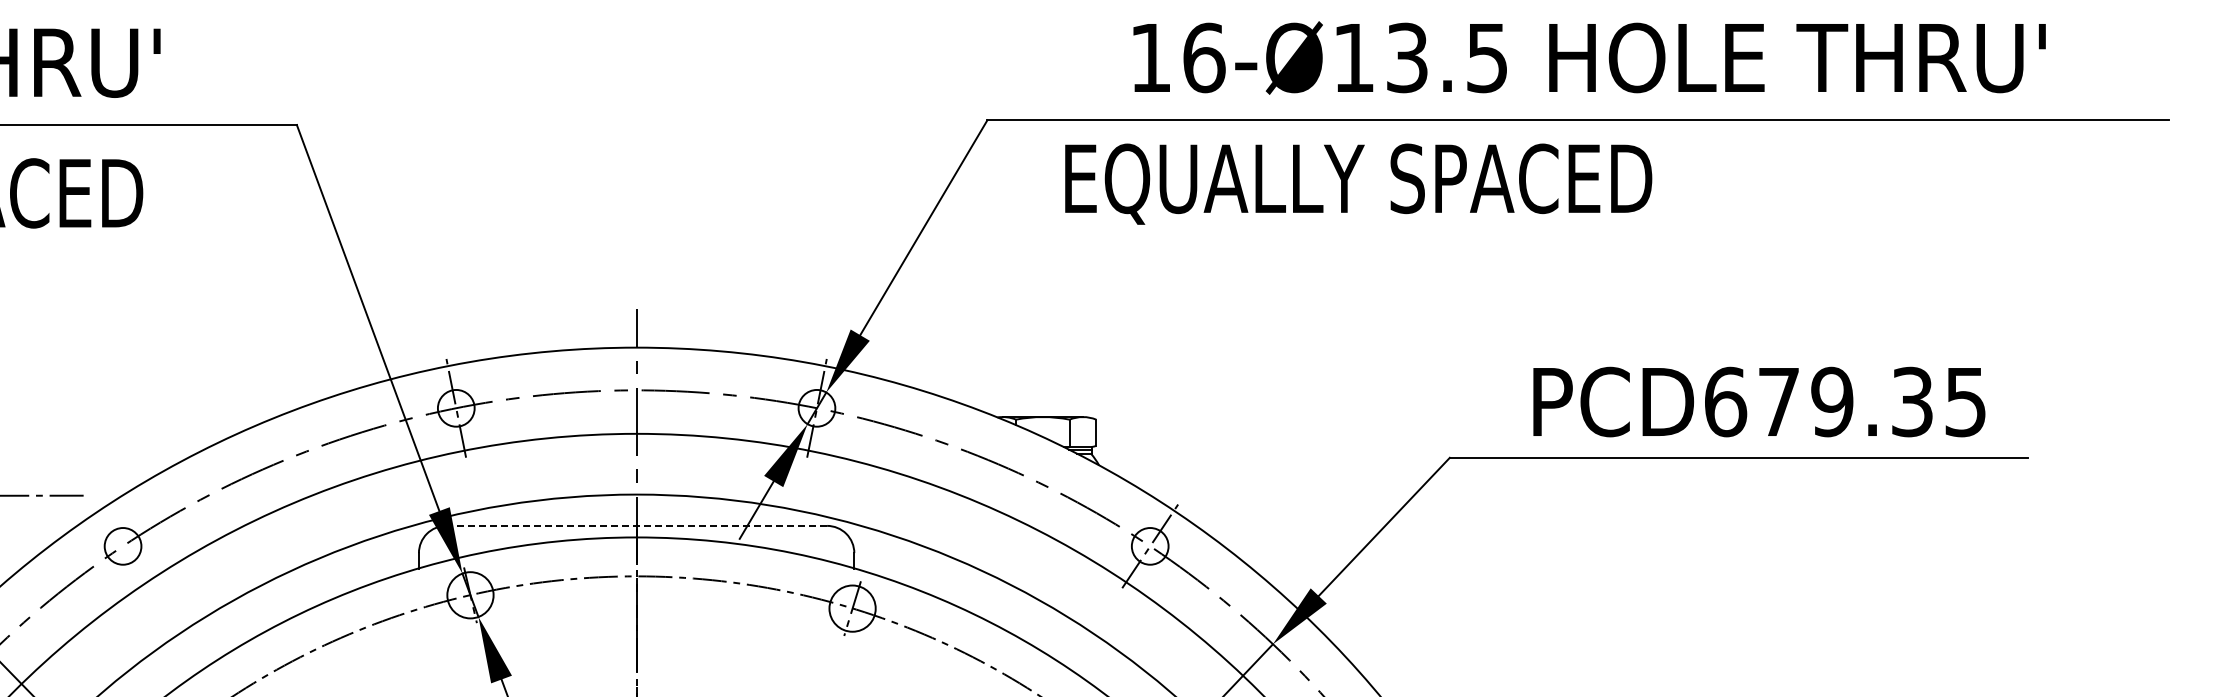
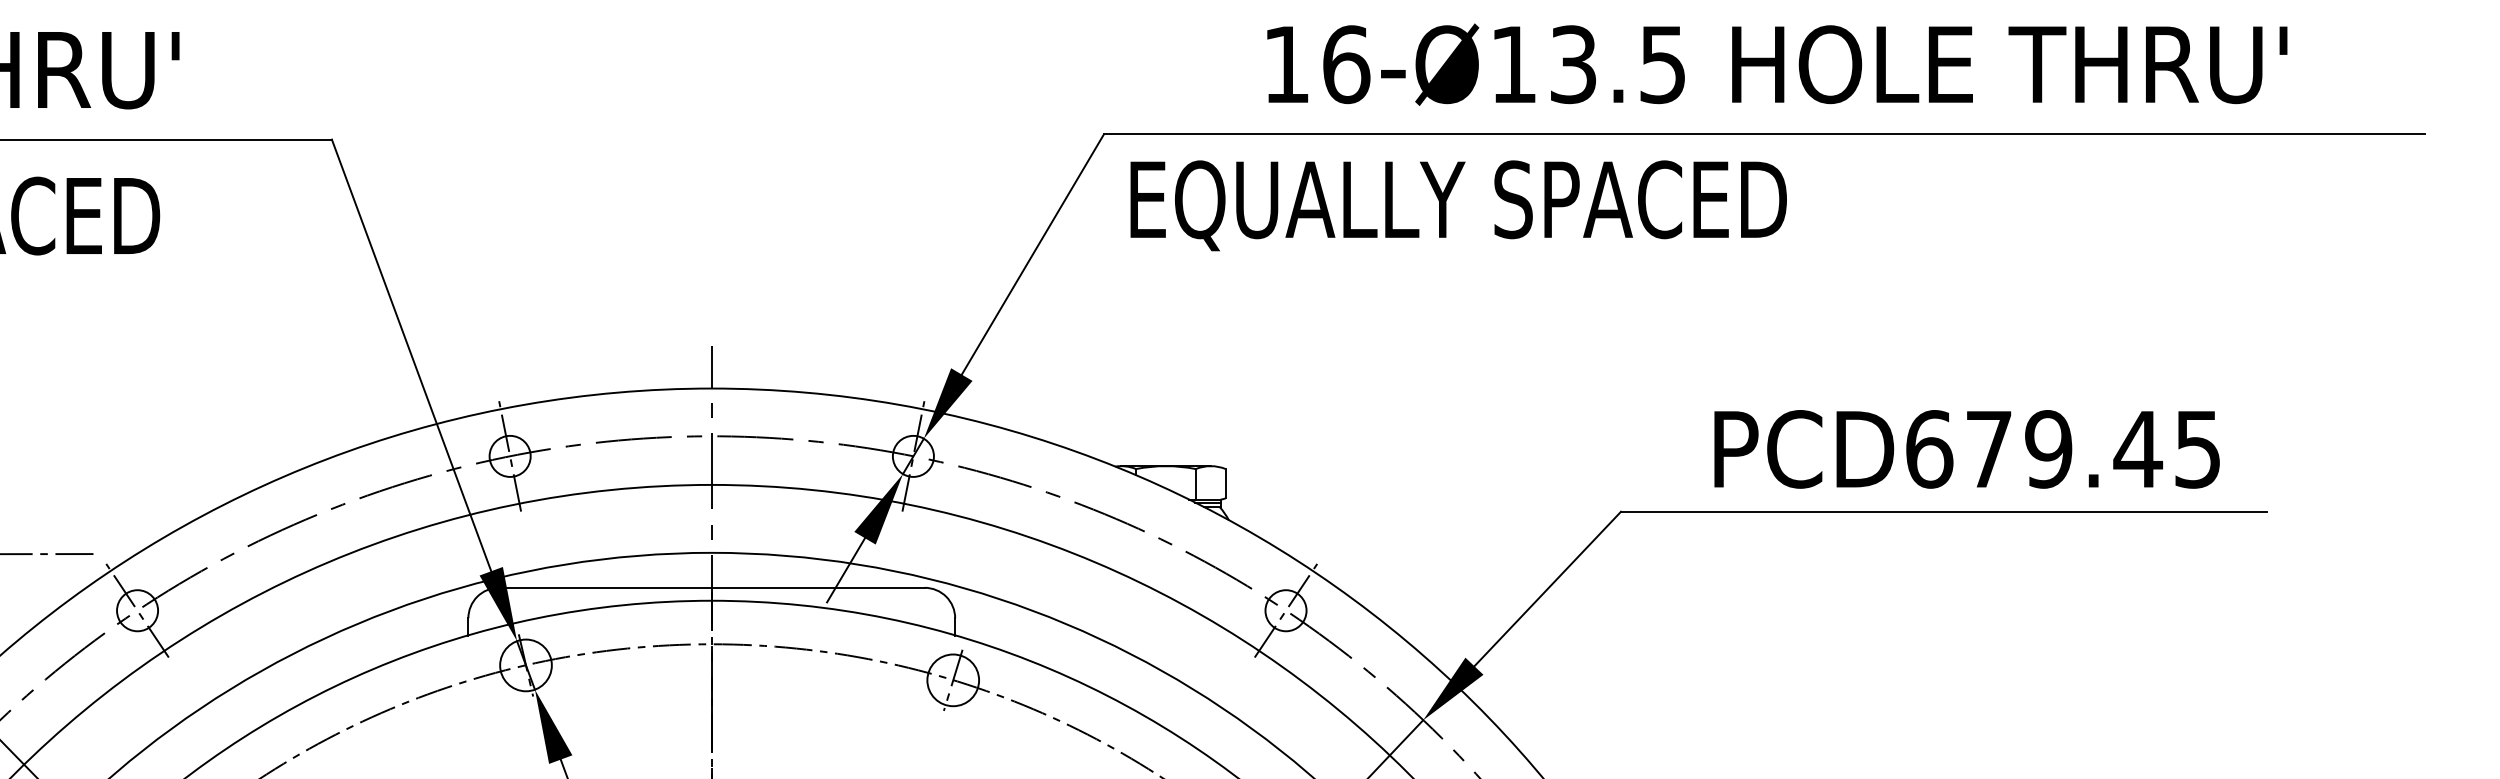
text: (1358, 183) -> (1458, 205), moved
text: (1912, 401) -> (2138, 448), PCD679.35 -> PCD679.45
line: (637, 525) -> (712, 587), dashed -> solid
line: (123, 546) -> (138, 610), added

